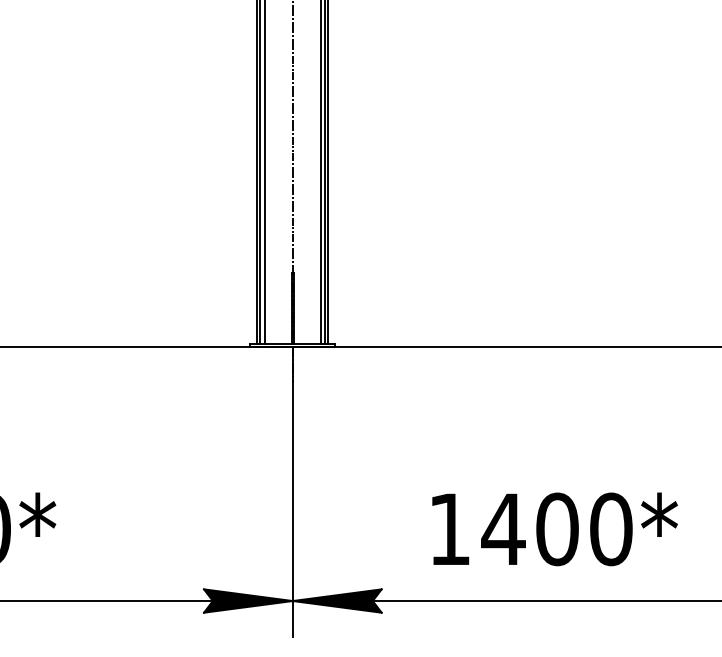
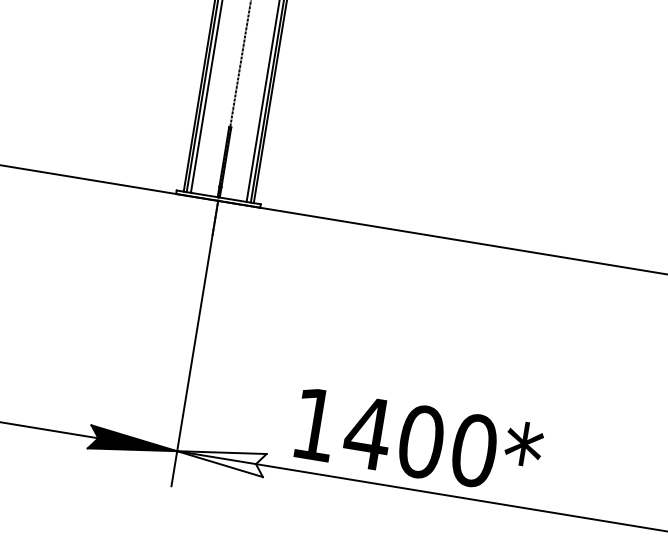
text: (554, 529) -> (418, 441), moved
fill: (336, 600) -> (220, 457), removed

